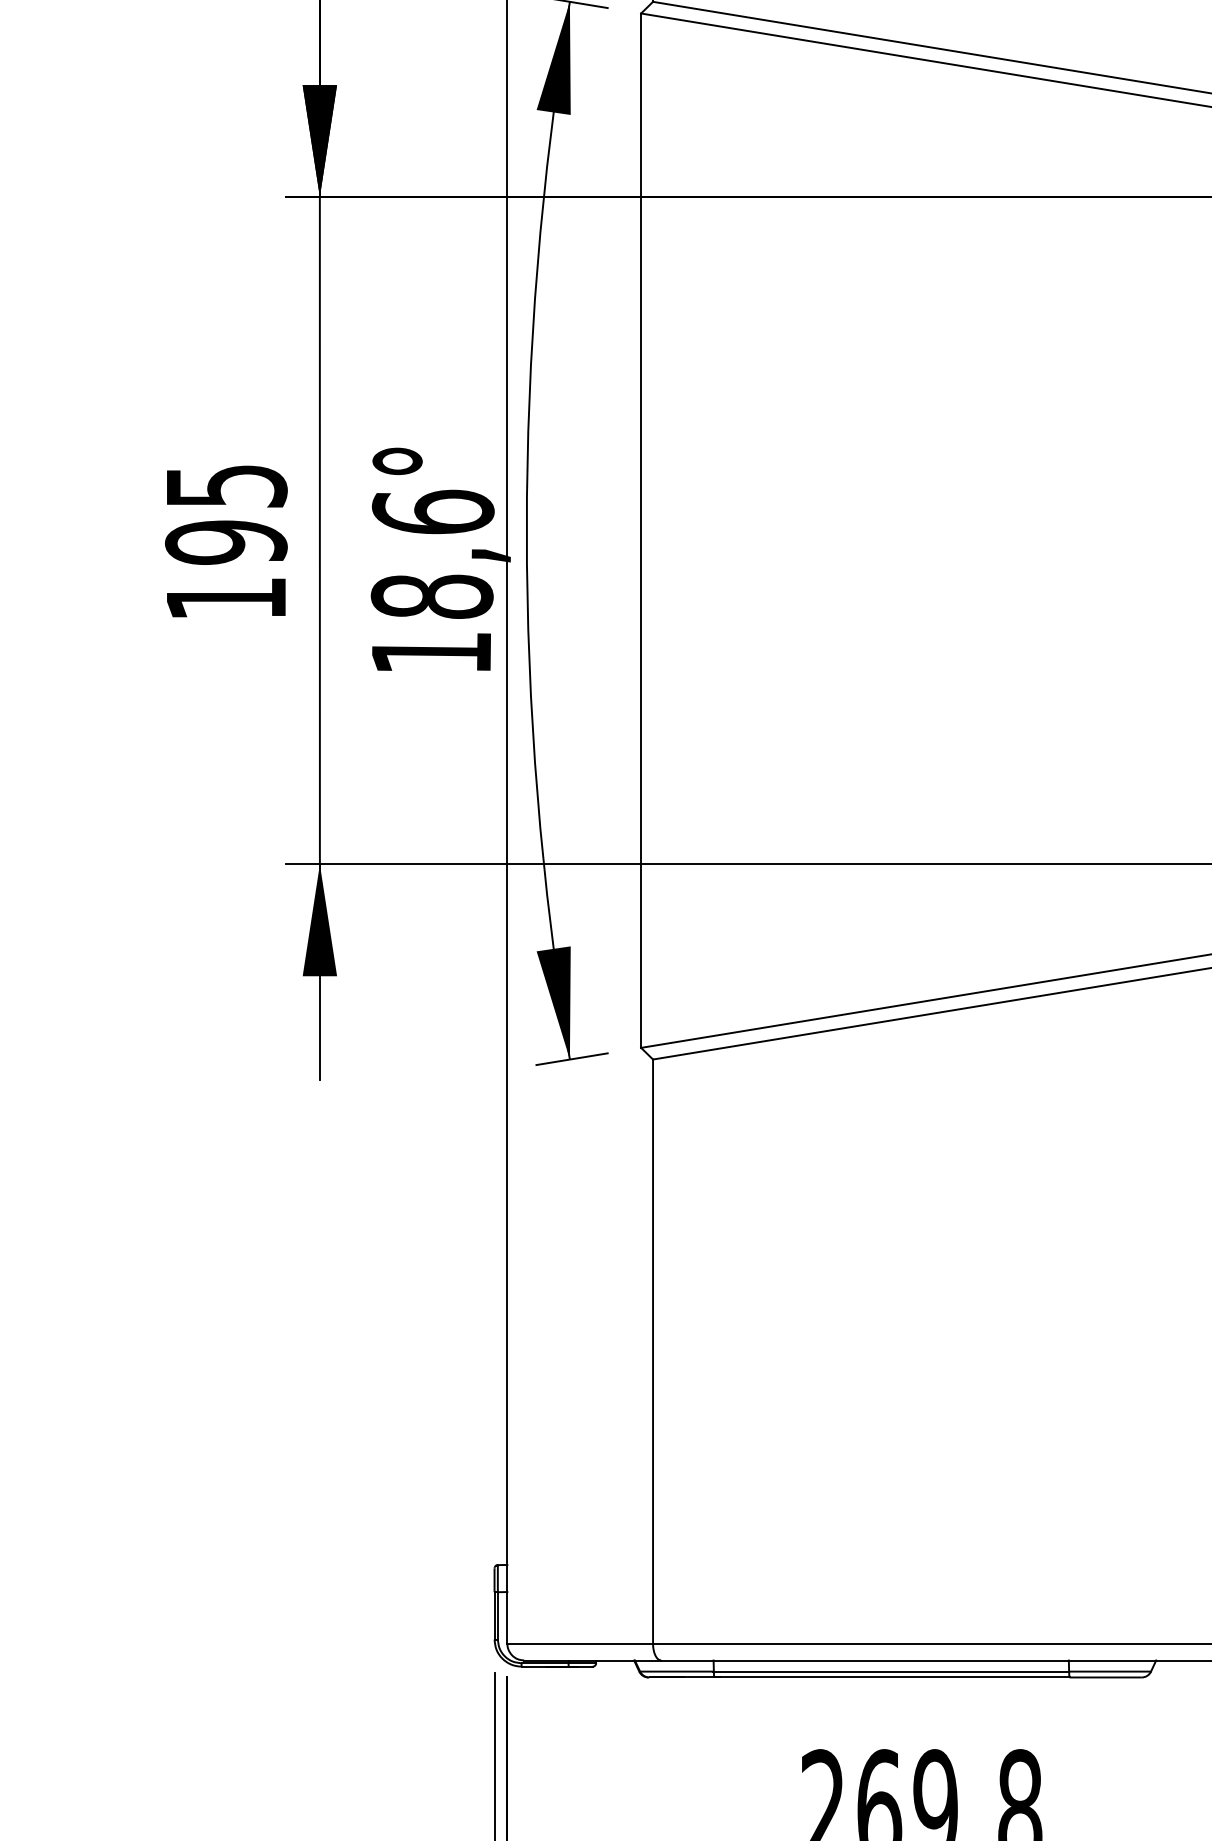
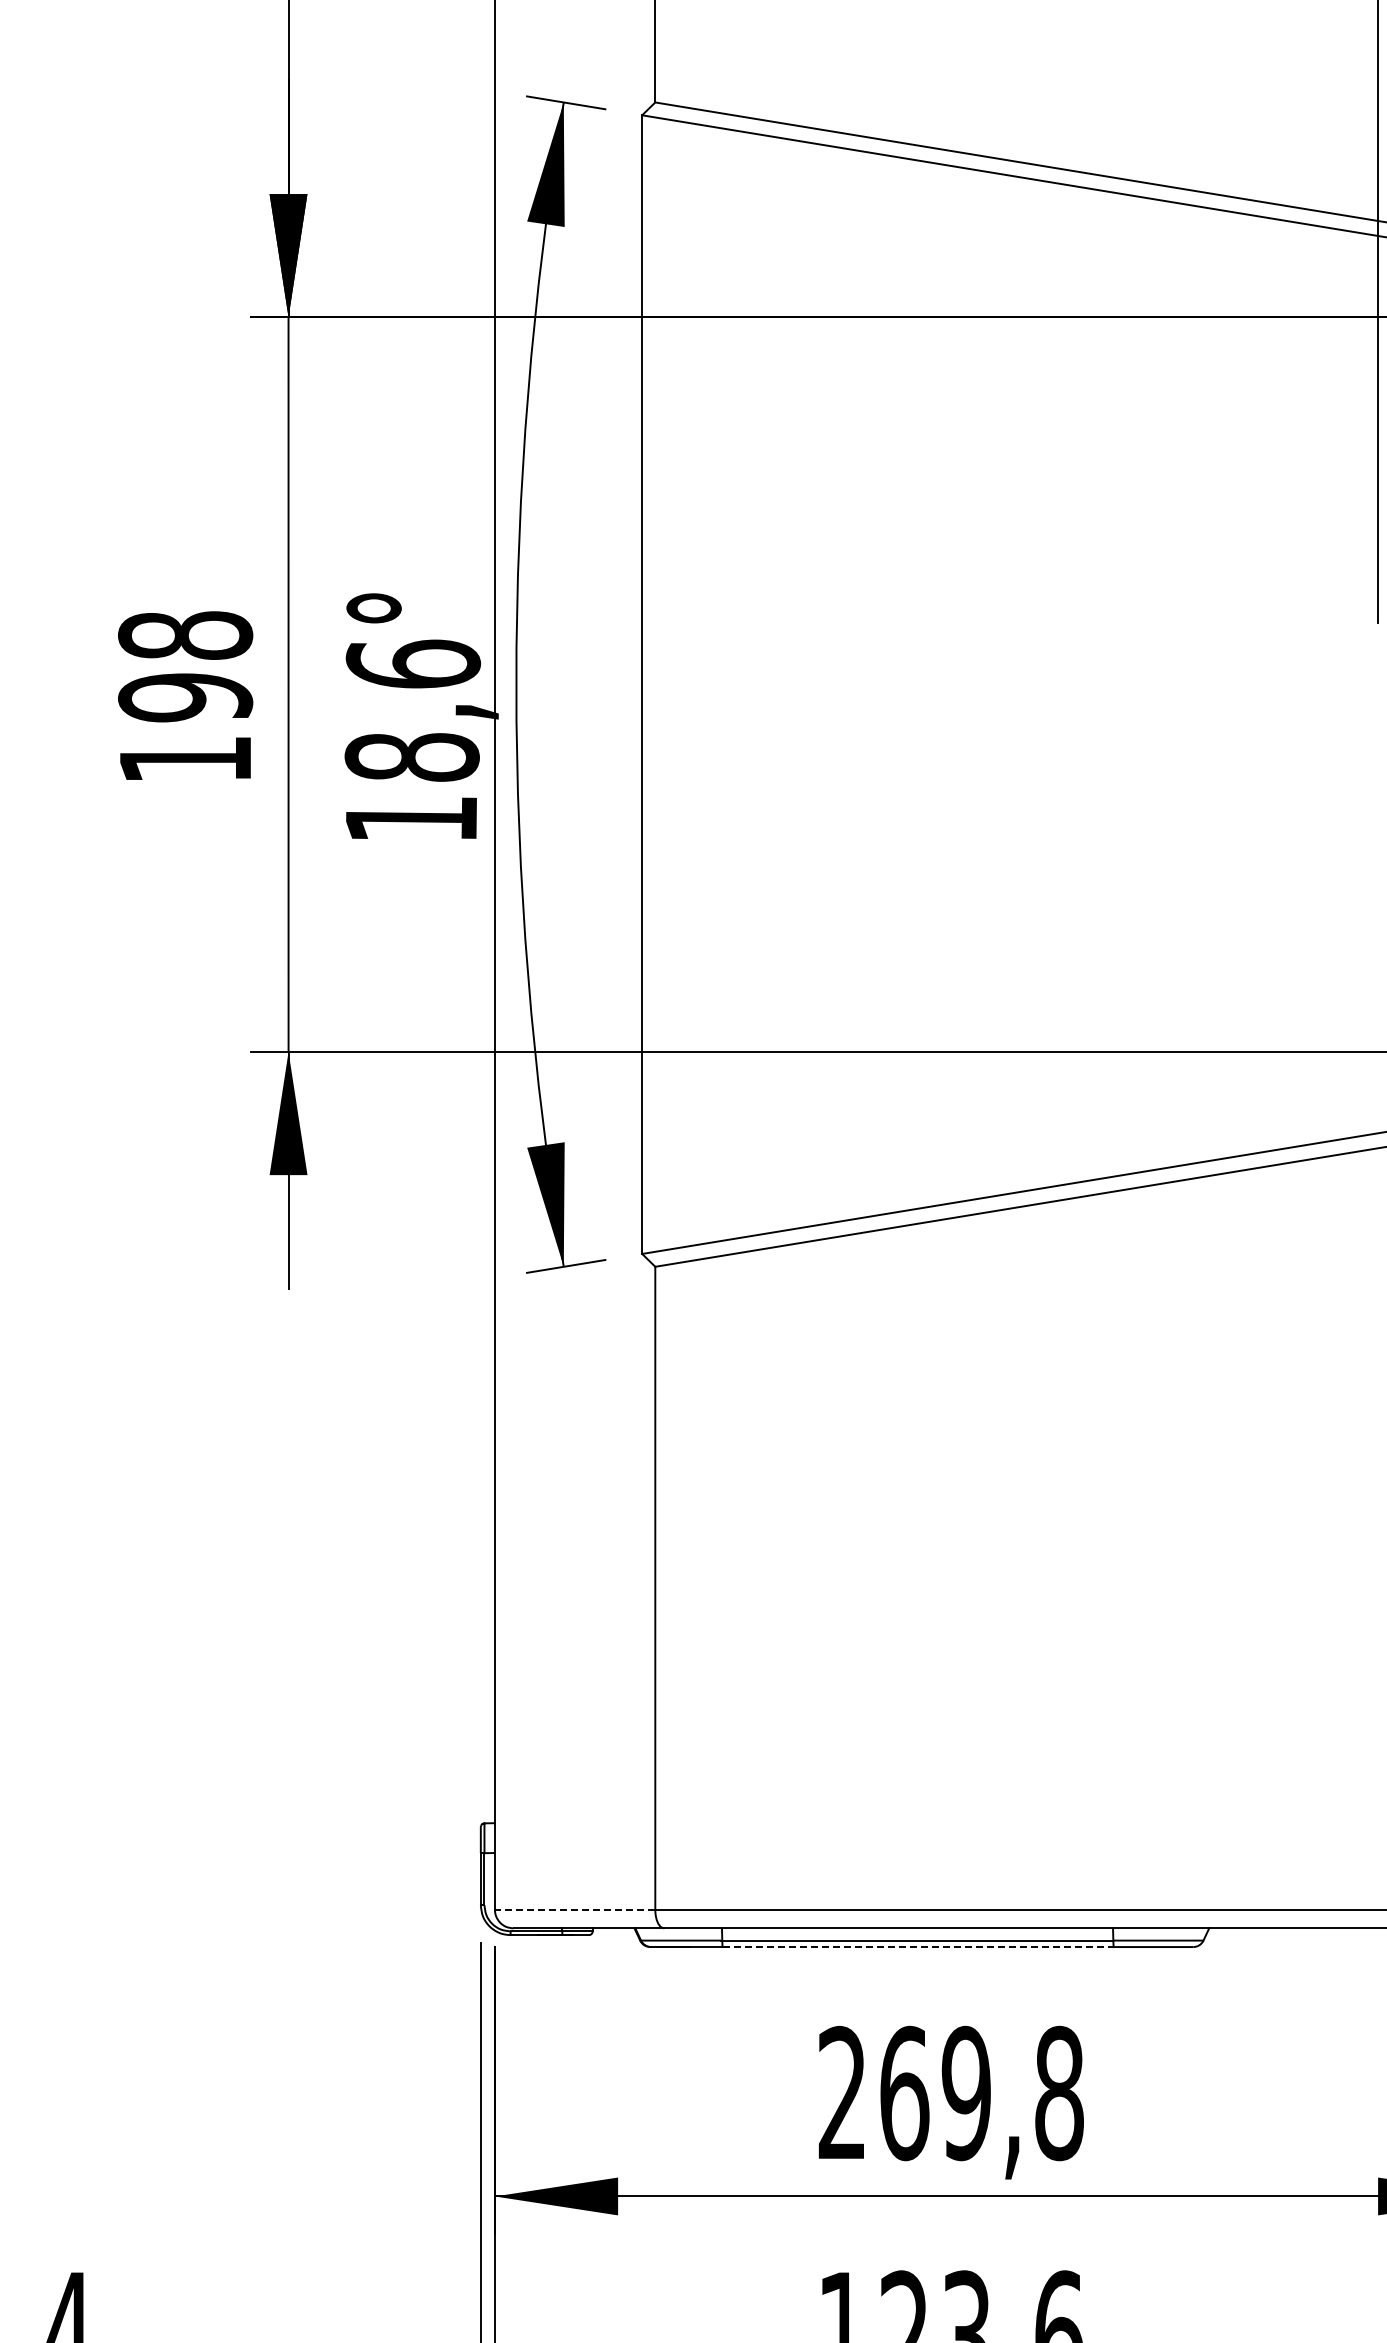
text: (226, 486) -> (185, 635), 195 -> 198
line: (579, 1643) -> (574, 1909), solid -> dashed
line: (892, 1677) -> (918, 1947), solid -> dashed

